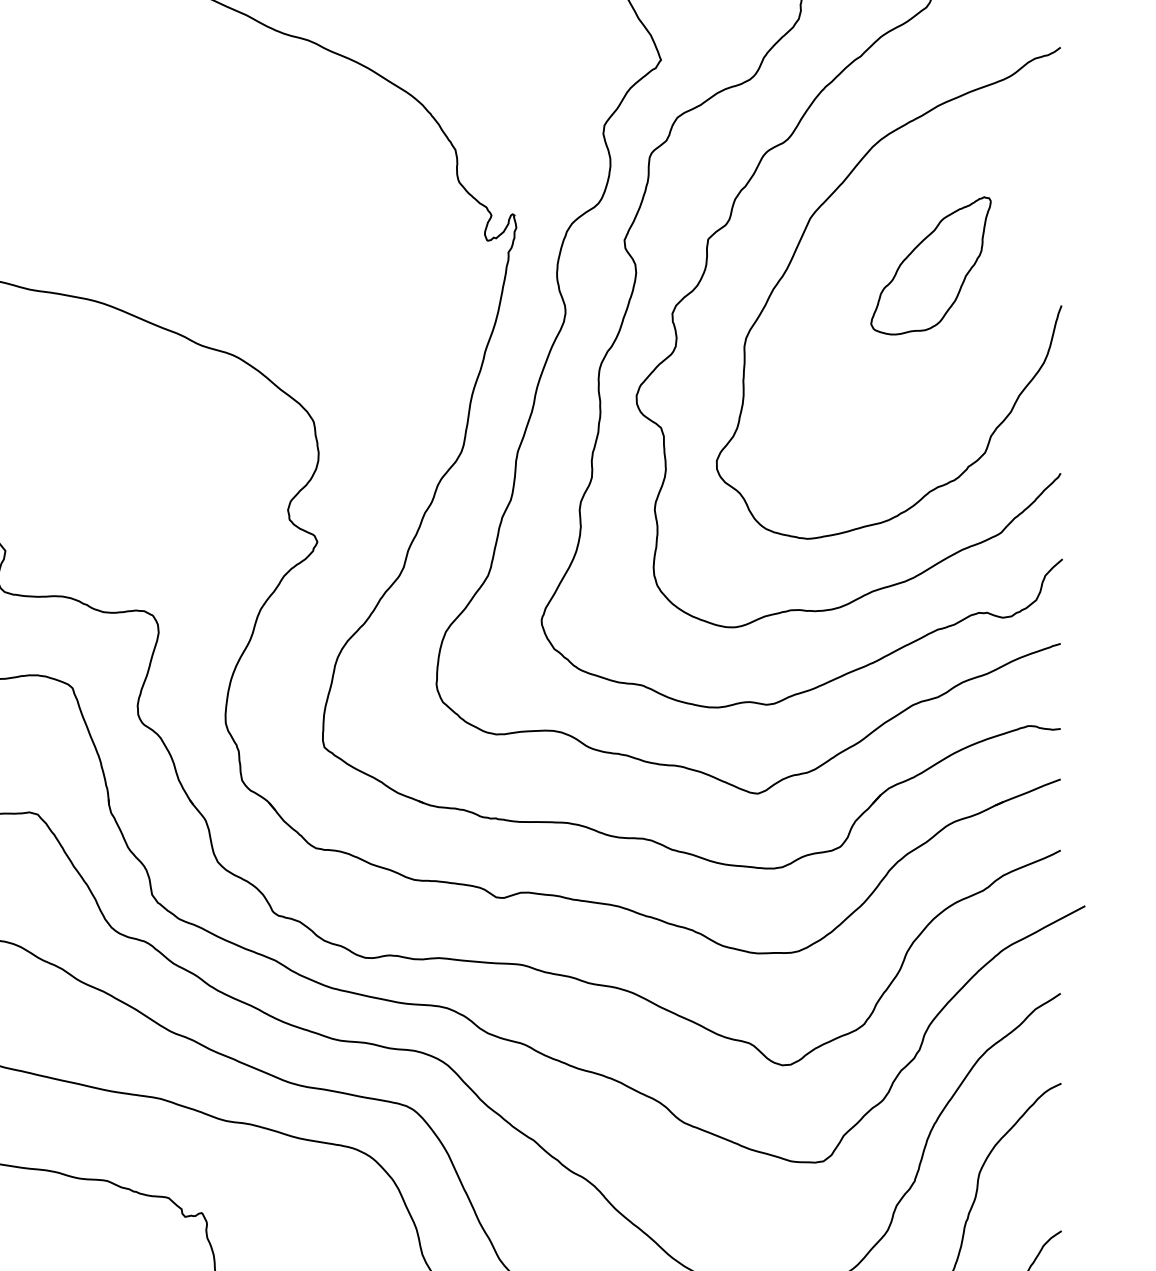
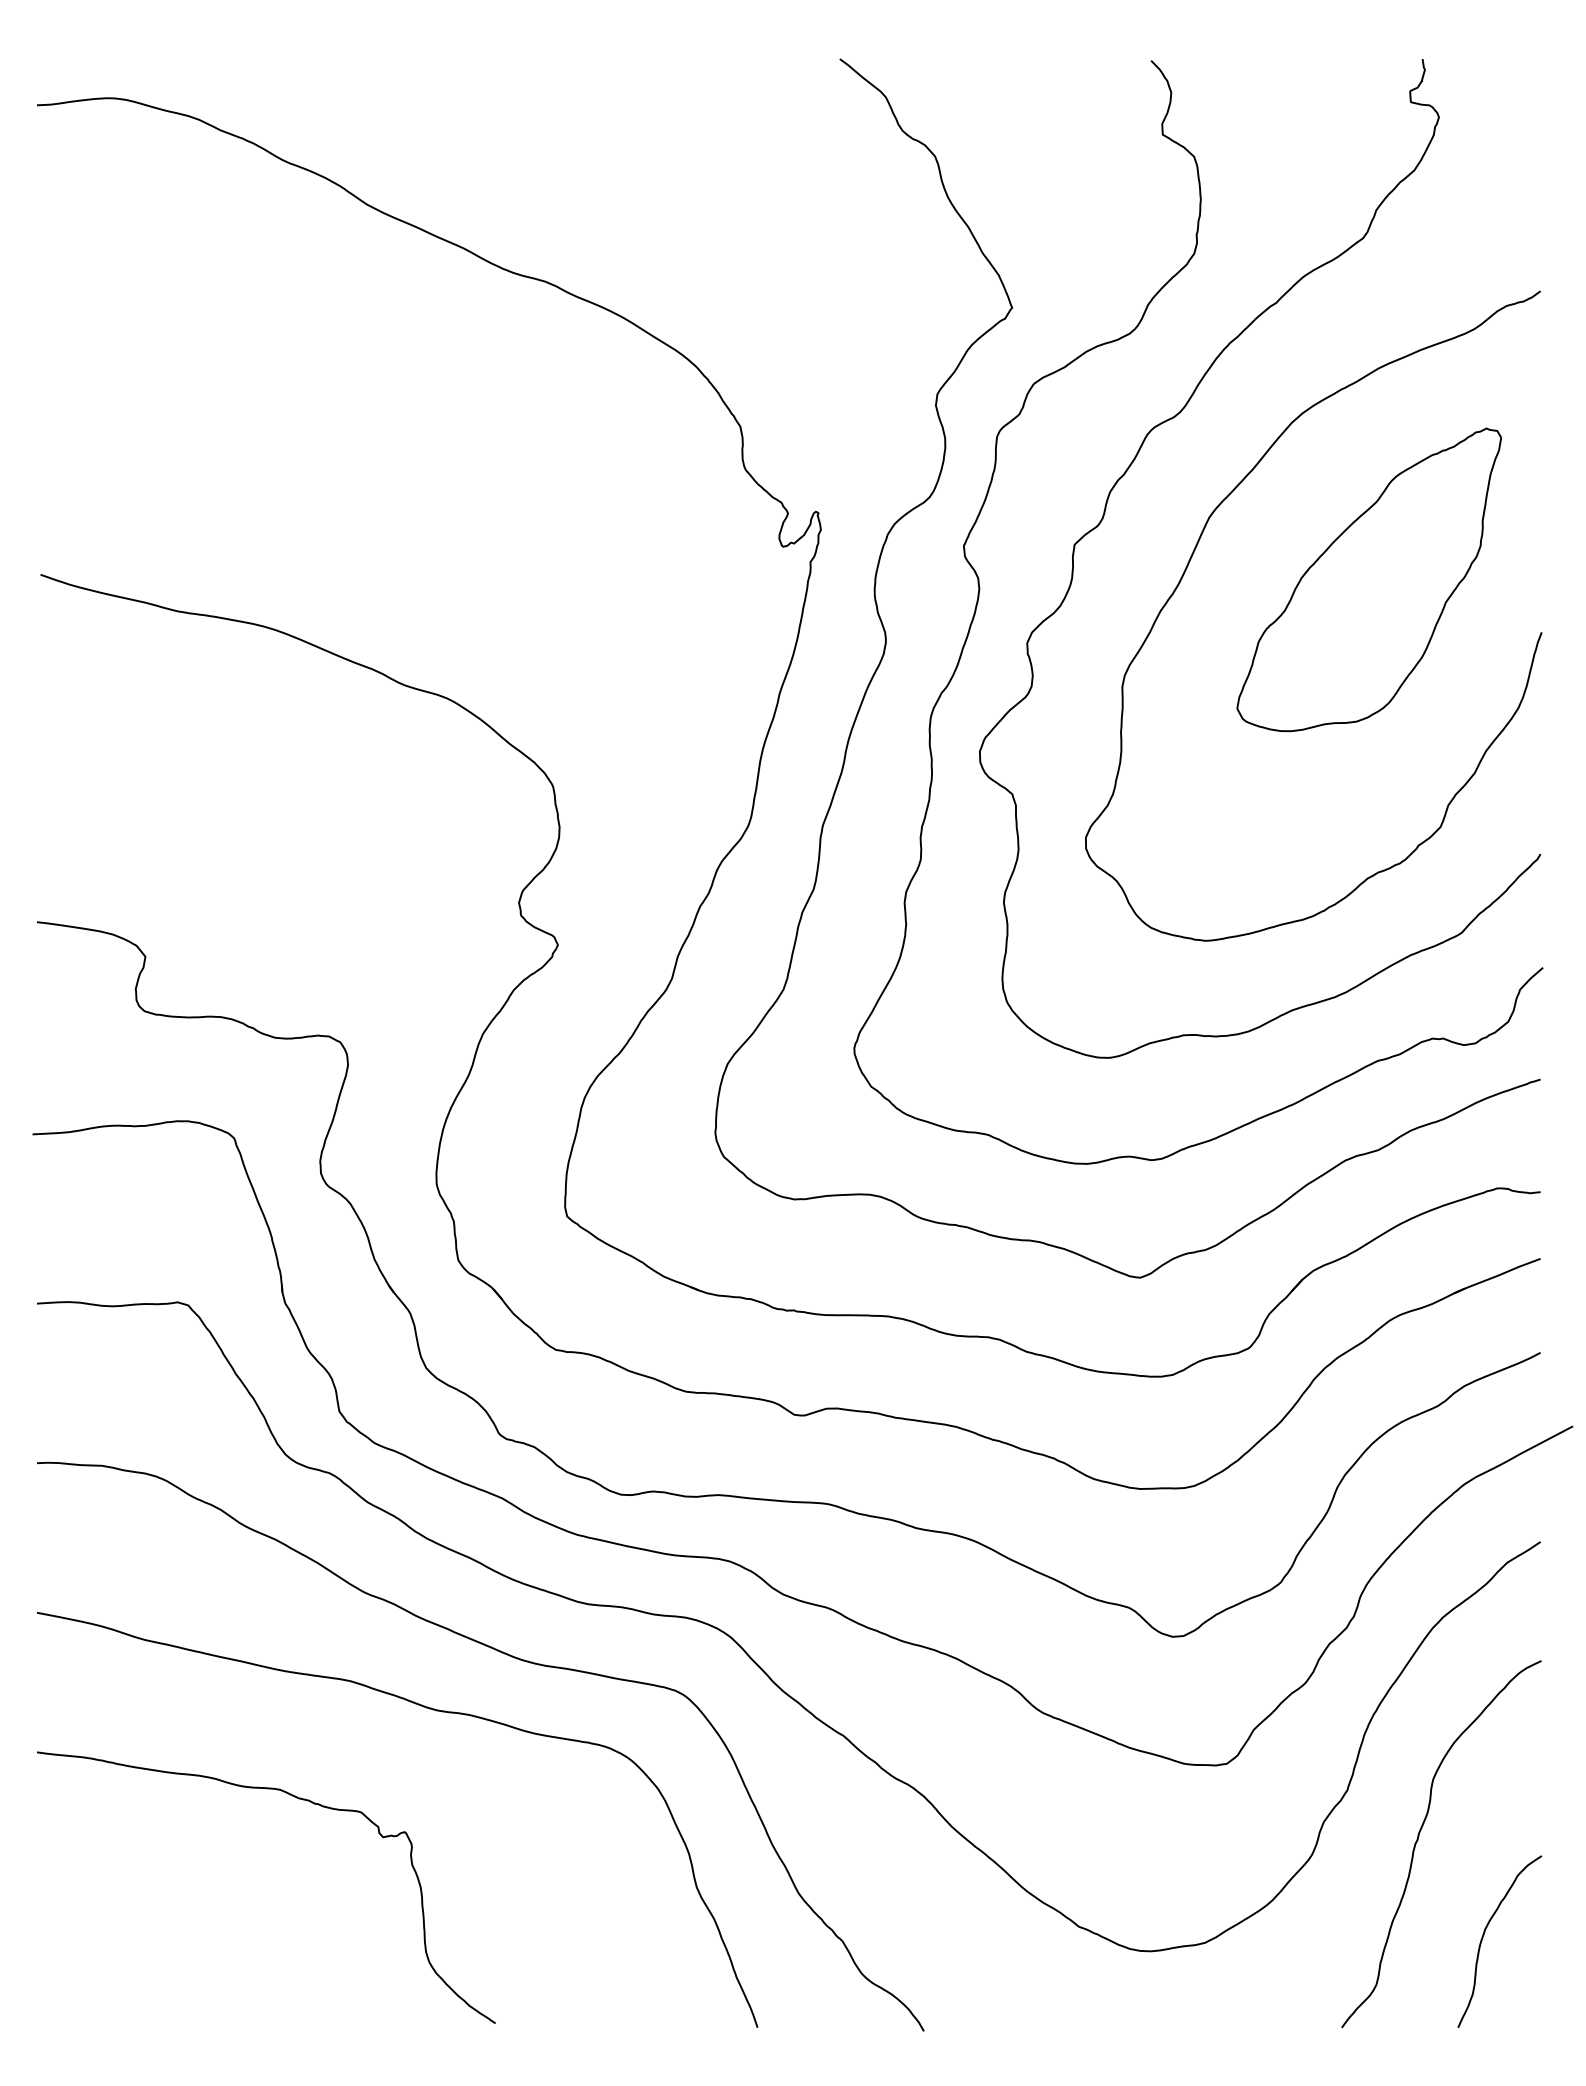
part: (930, 265) -> (1368, 579), size x1.67

